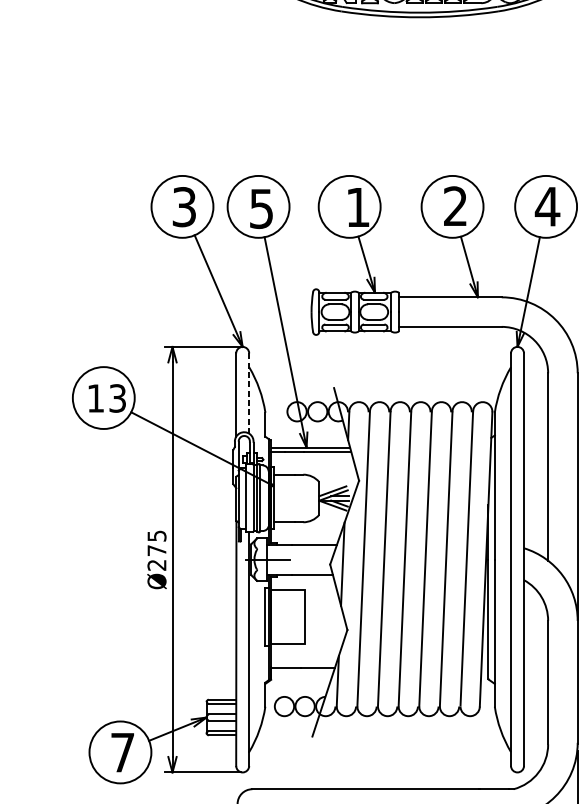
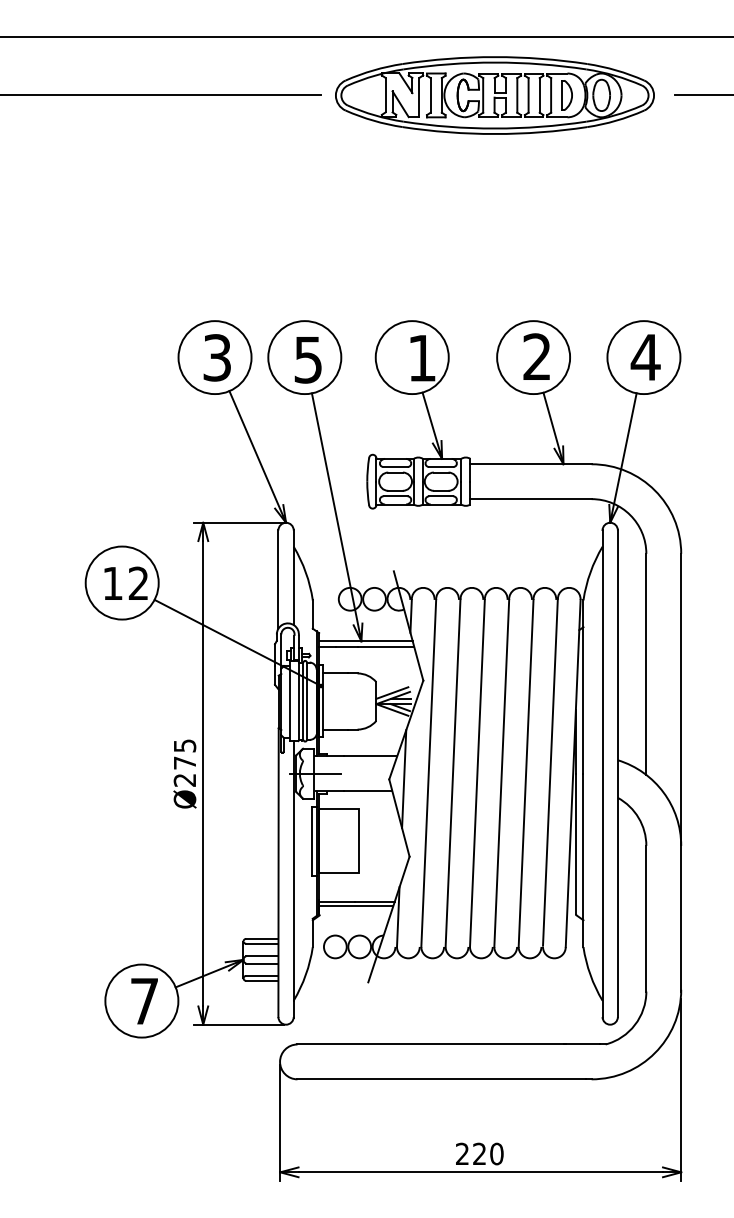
line: (248, 394) -> (293, 578), dashed -> solid
text: (117, 398) -> (138, 583), 13 -> 12
line: (302, 672) -> (356, 906), added

